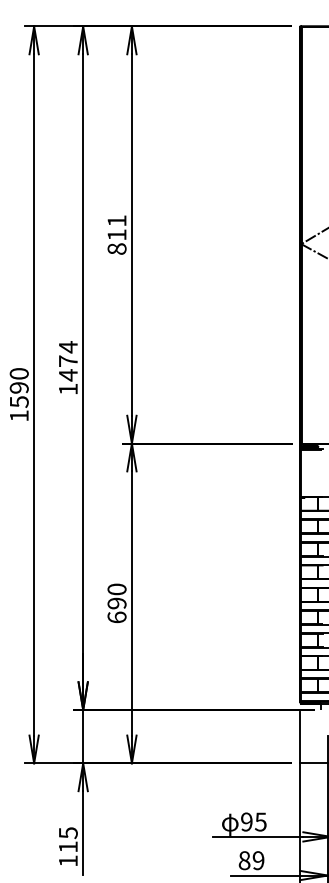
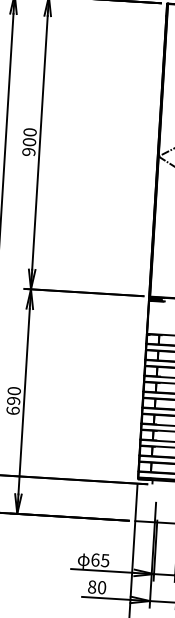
text: (116, 234) -> (29, 141), 811 -> 900
text: (246, 821) -> (95, 559), 95 -> 65
text: (258, 860) -> (101, 587), 89 -> 80

